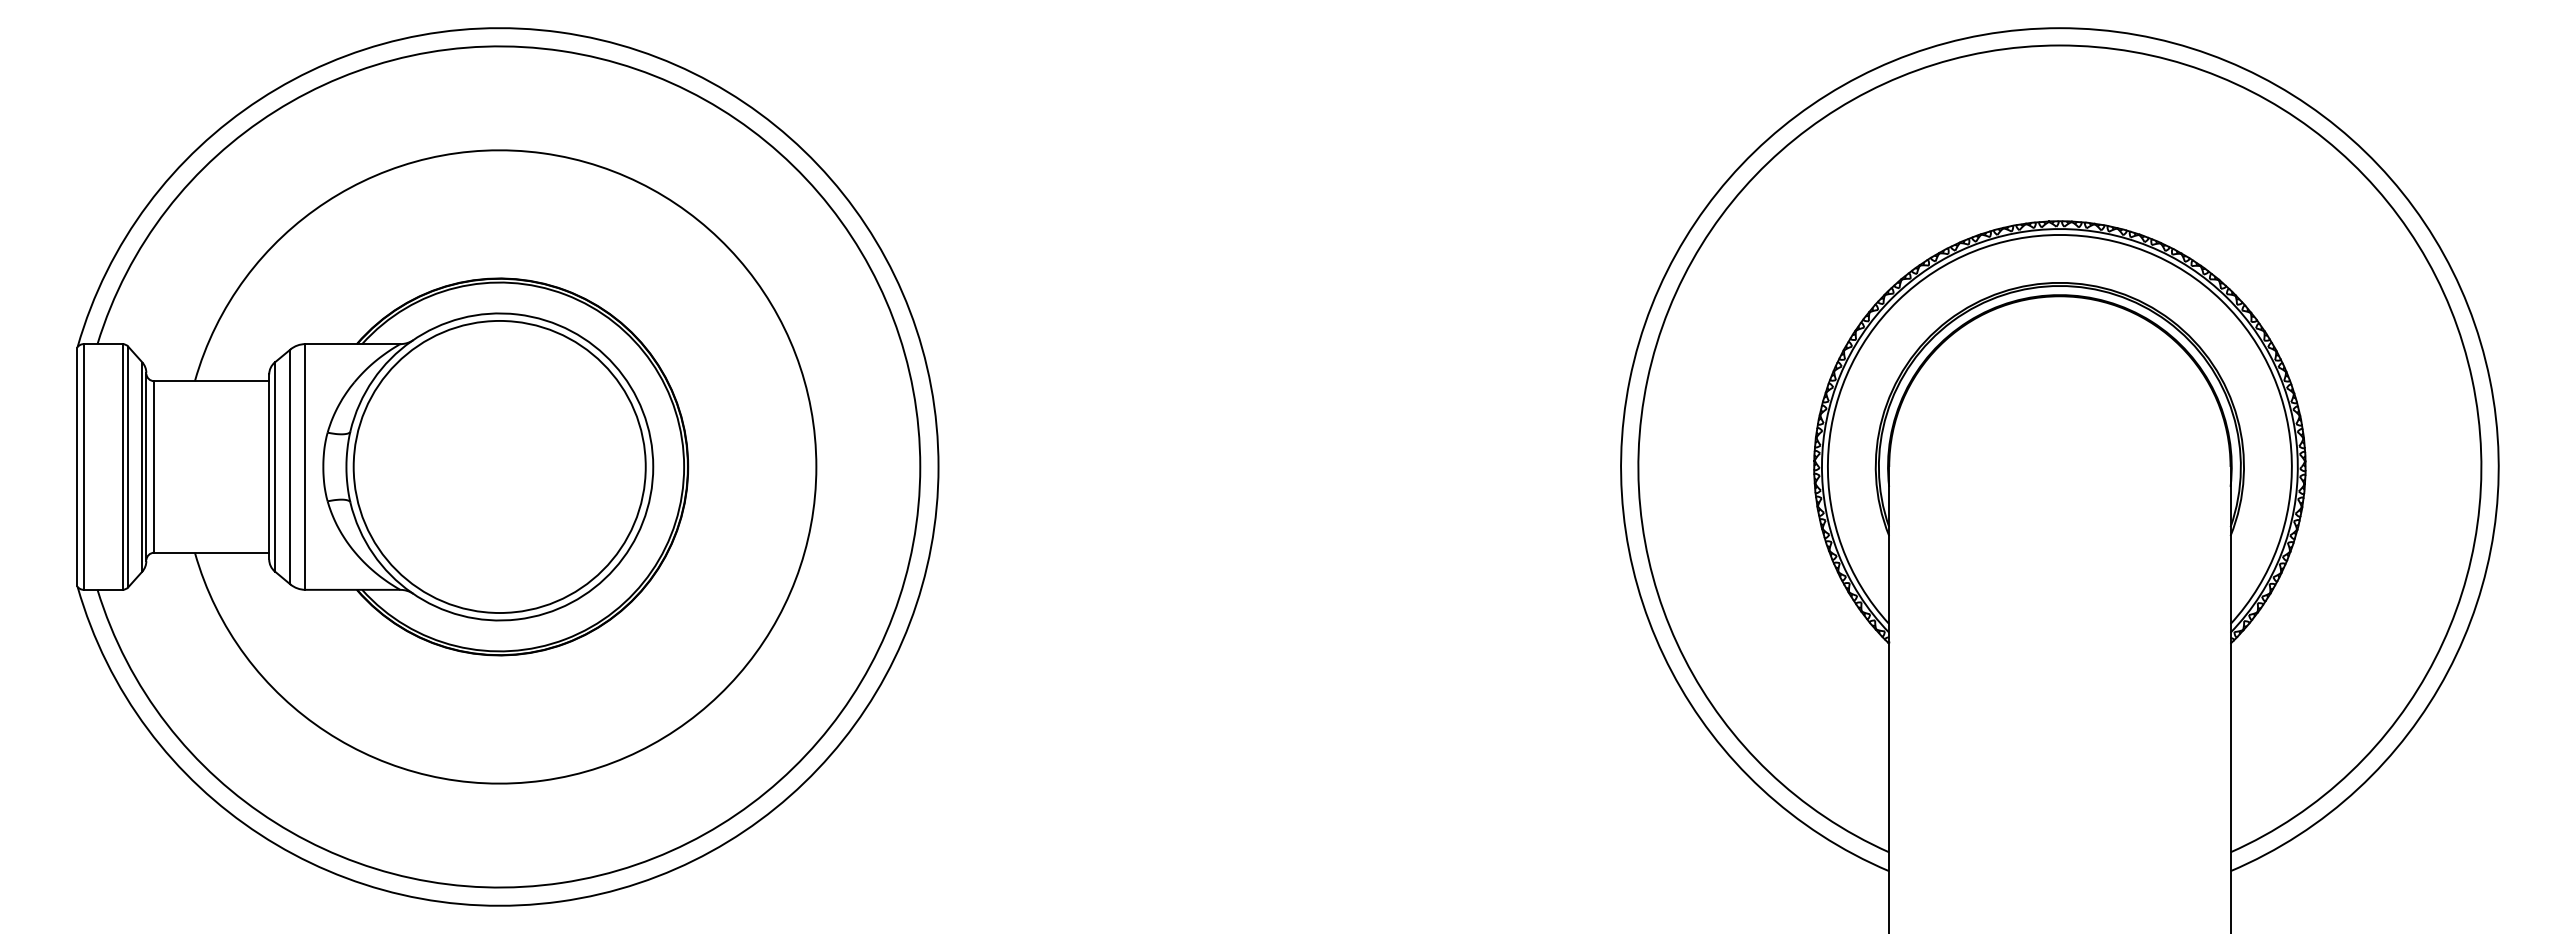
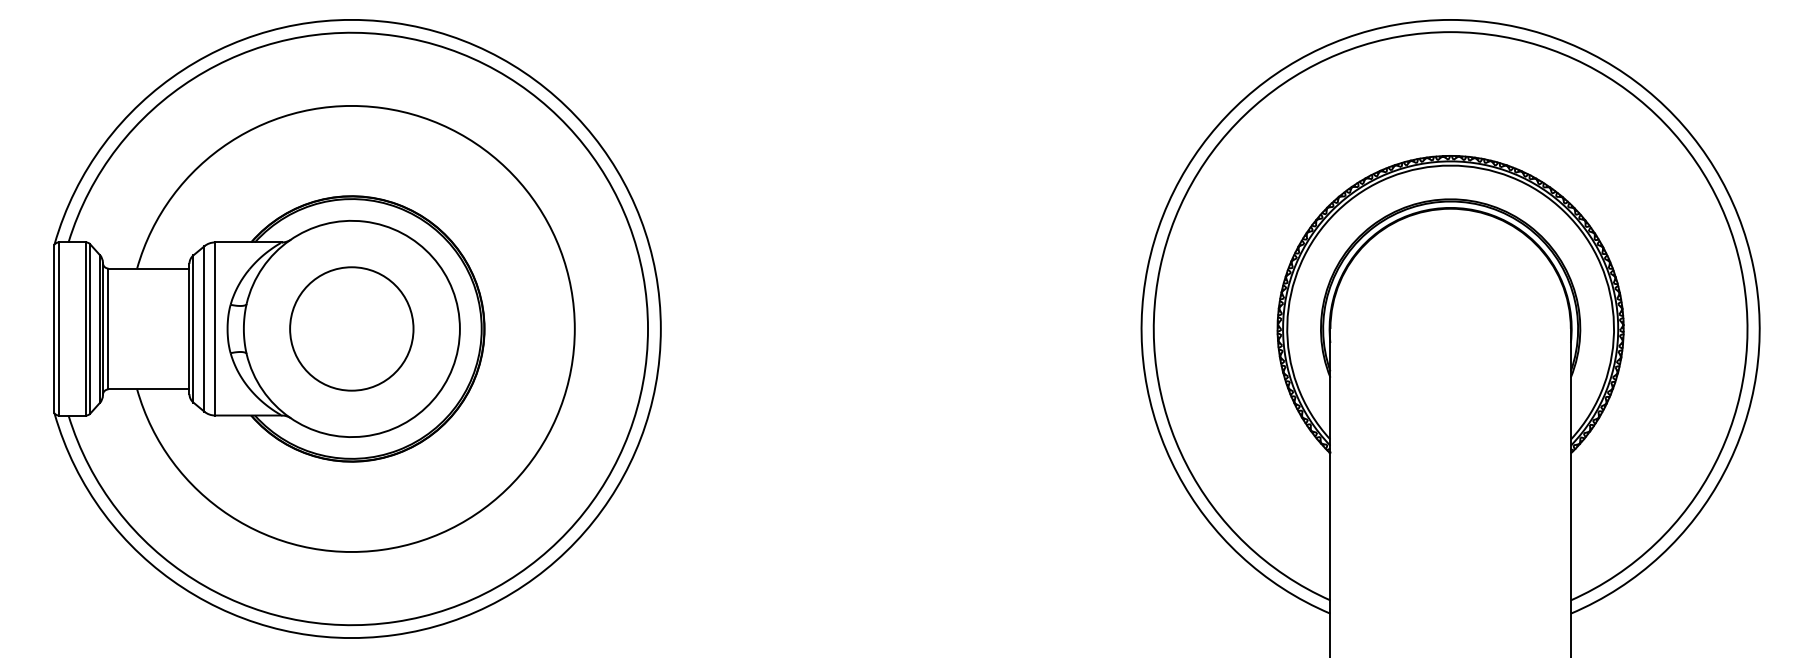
circle: (499, 466) -> (351, 328), size x0.6

